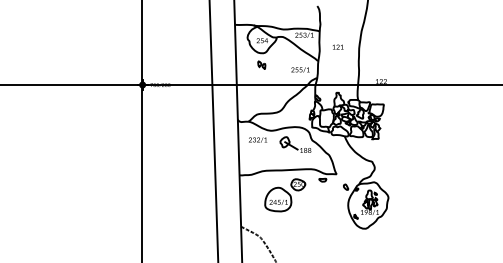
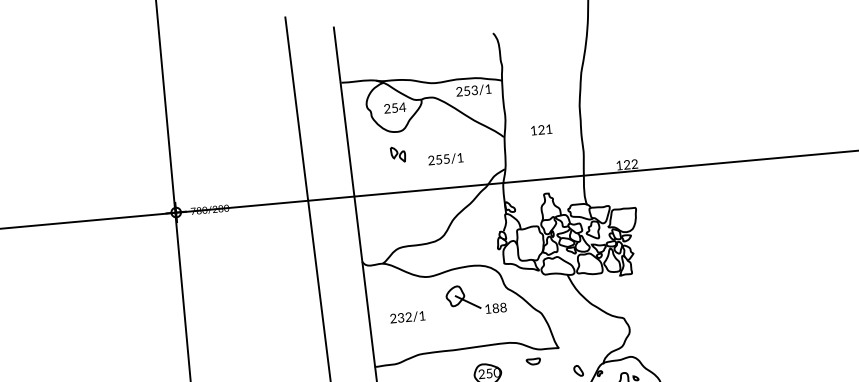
text: (338, 46) -> (542, 128), moved
text: (300, 69) -> (445, 158), moved
text: (258, 139) -> (408, 316), moved

